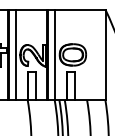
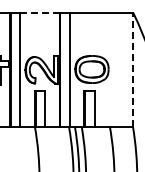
line: (31, 10) -> (39, 13), solid -> dashed
line: (105, 54) -> (133, 69), solid -> dashed

